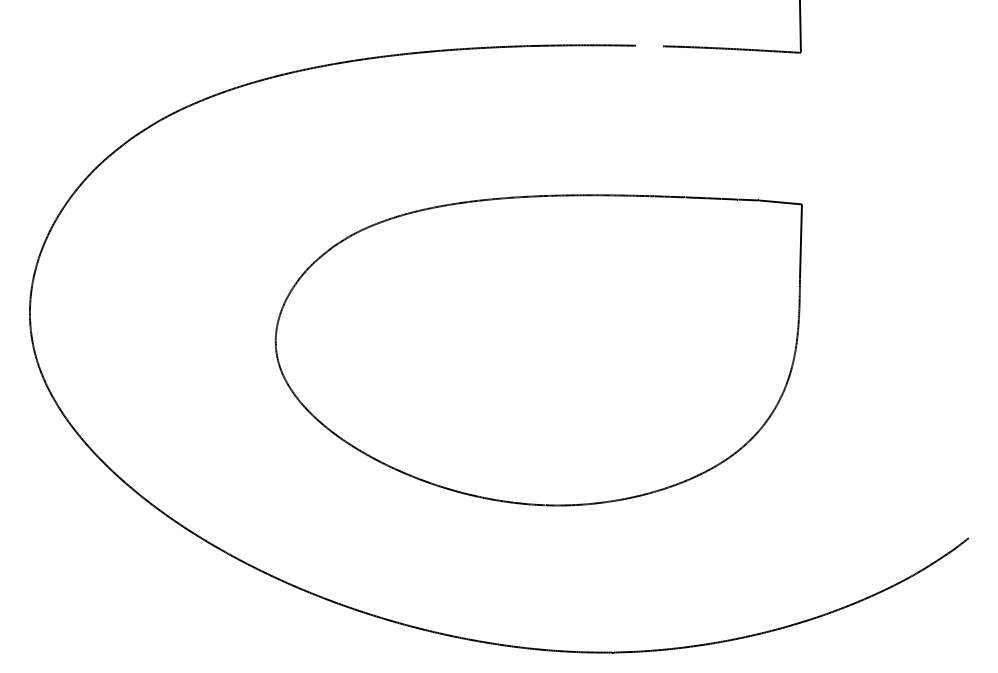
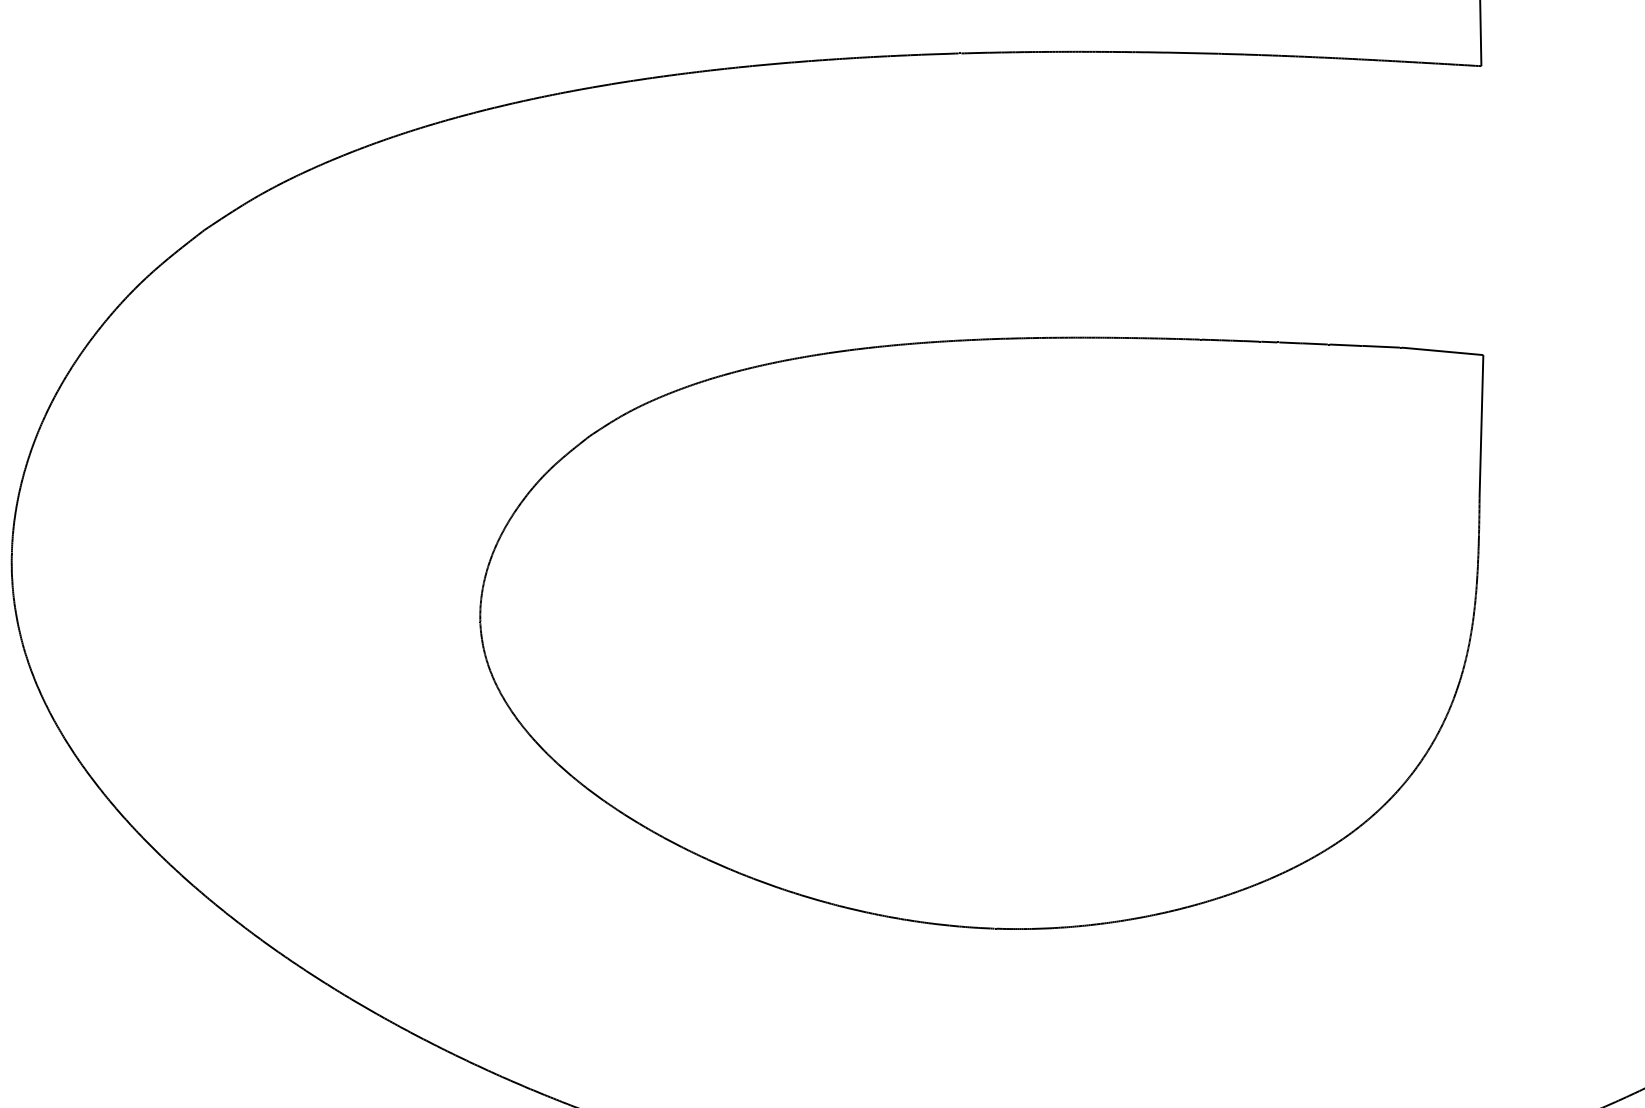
line: (649, 45) -> (1192, 52), added

